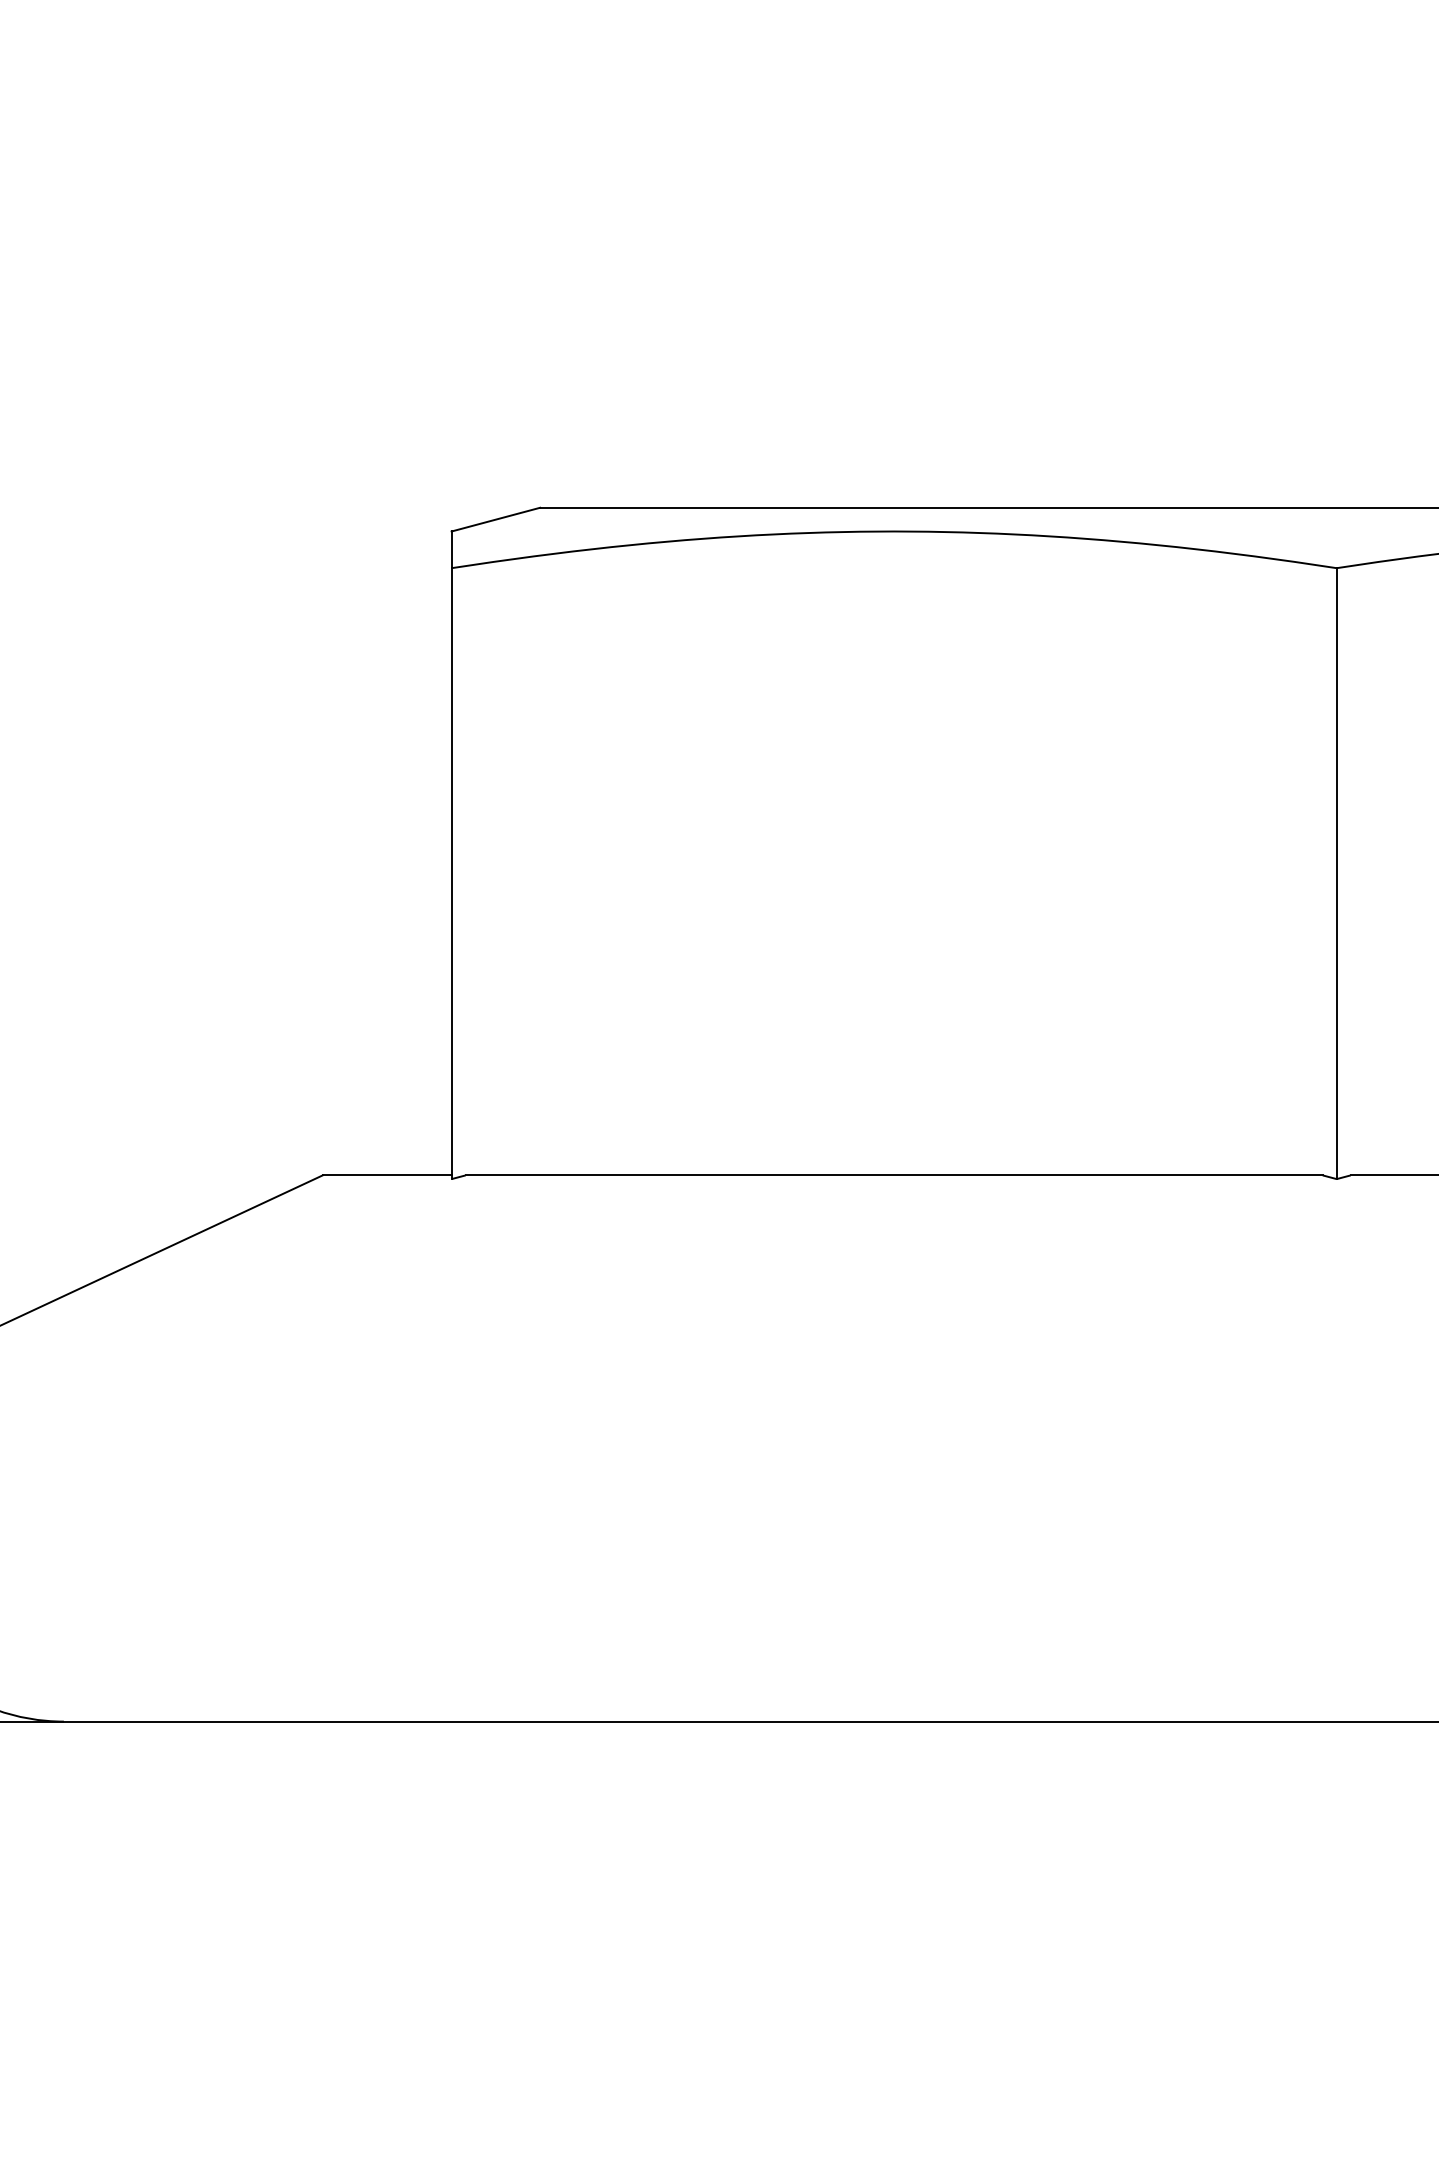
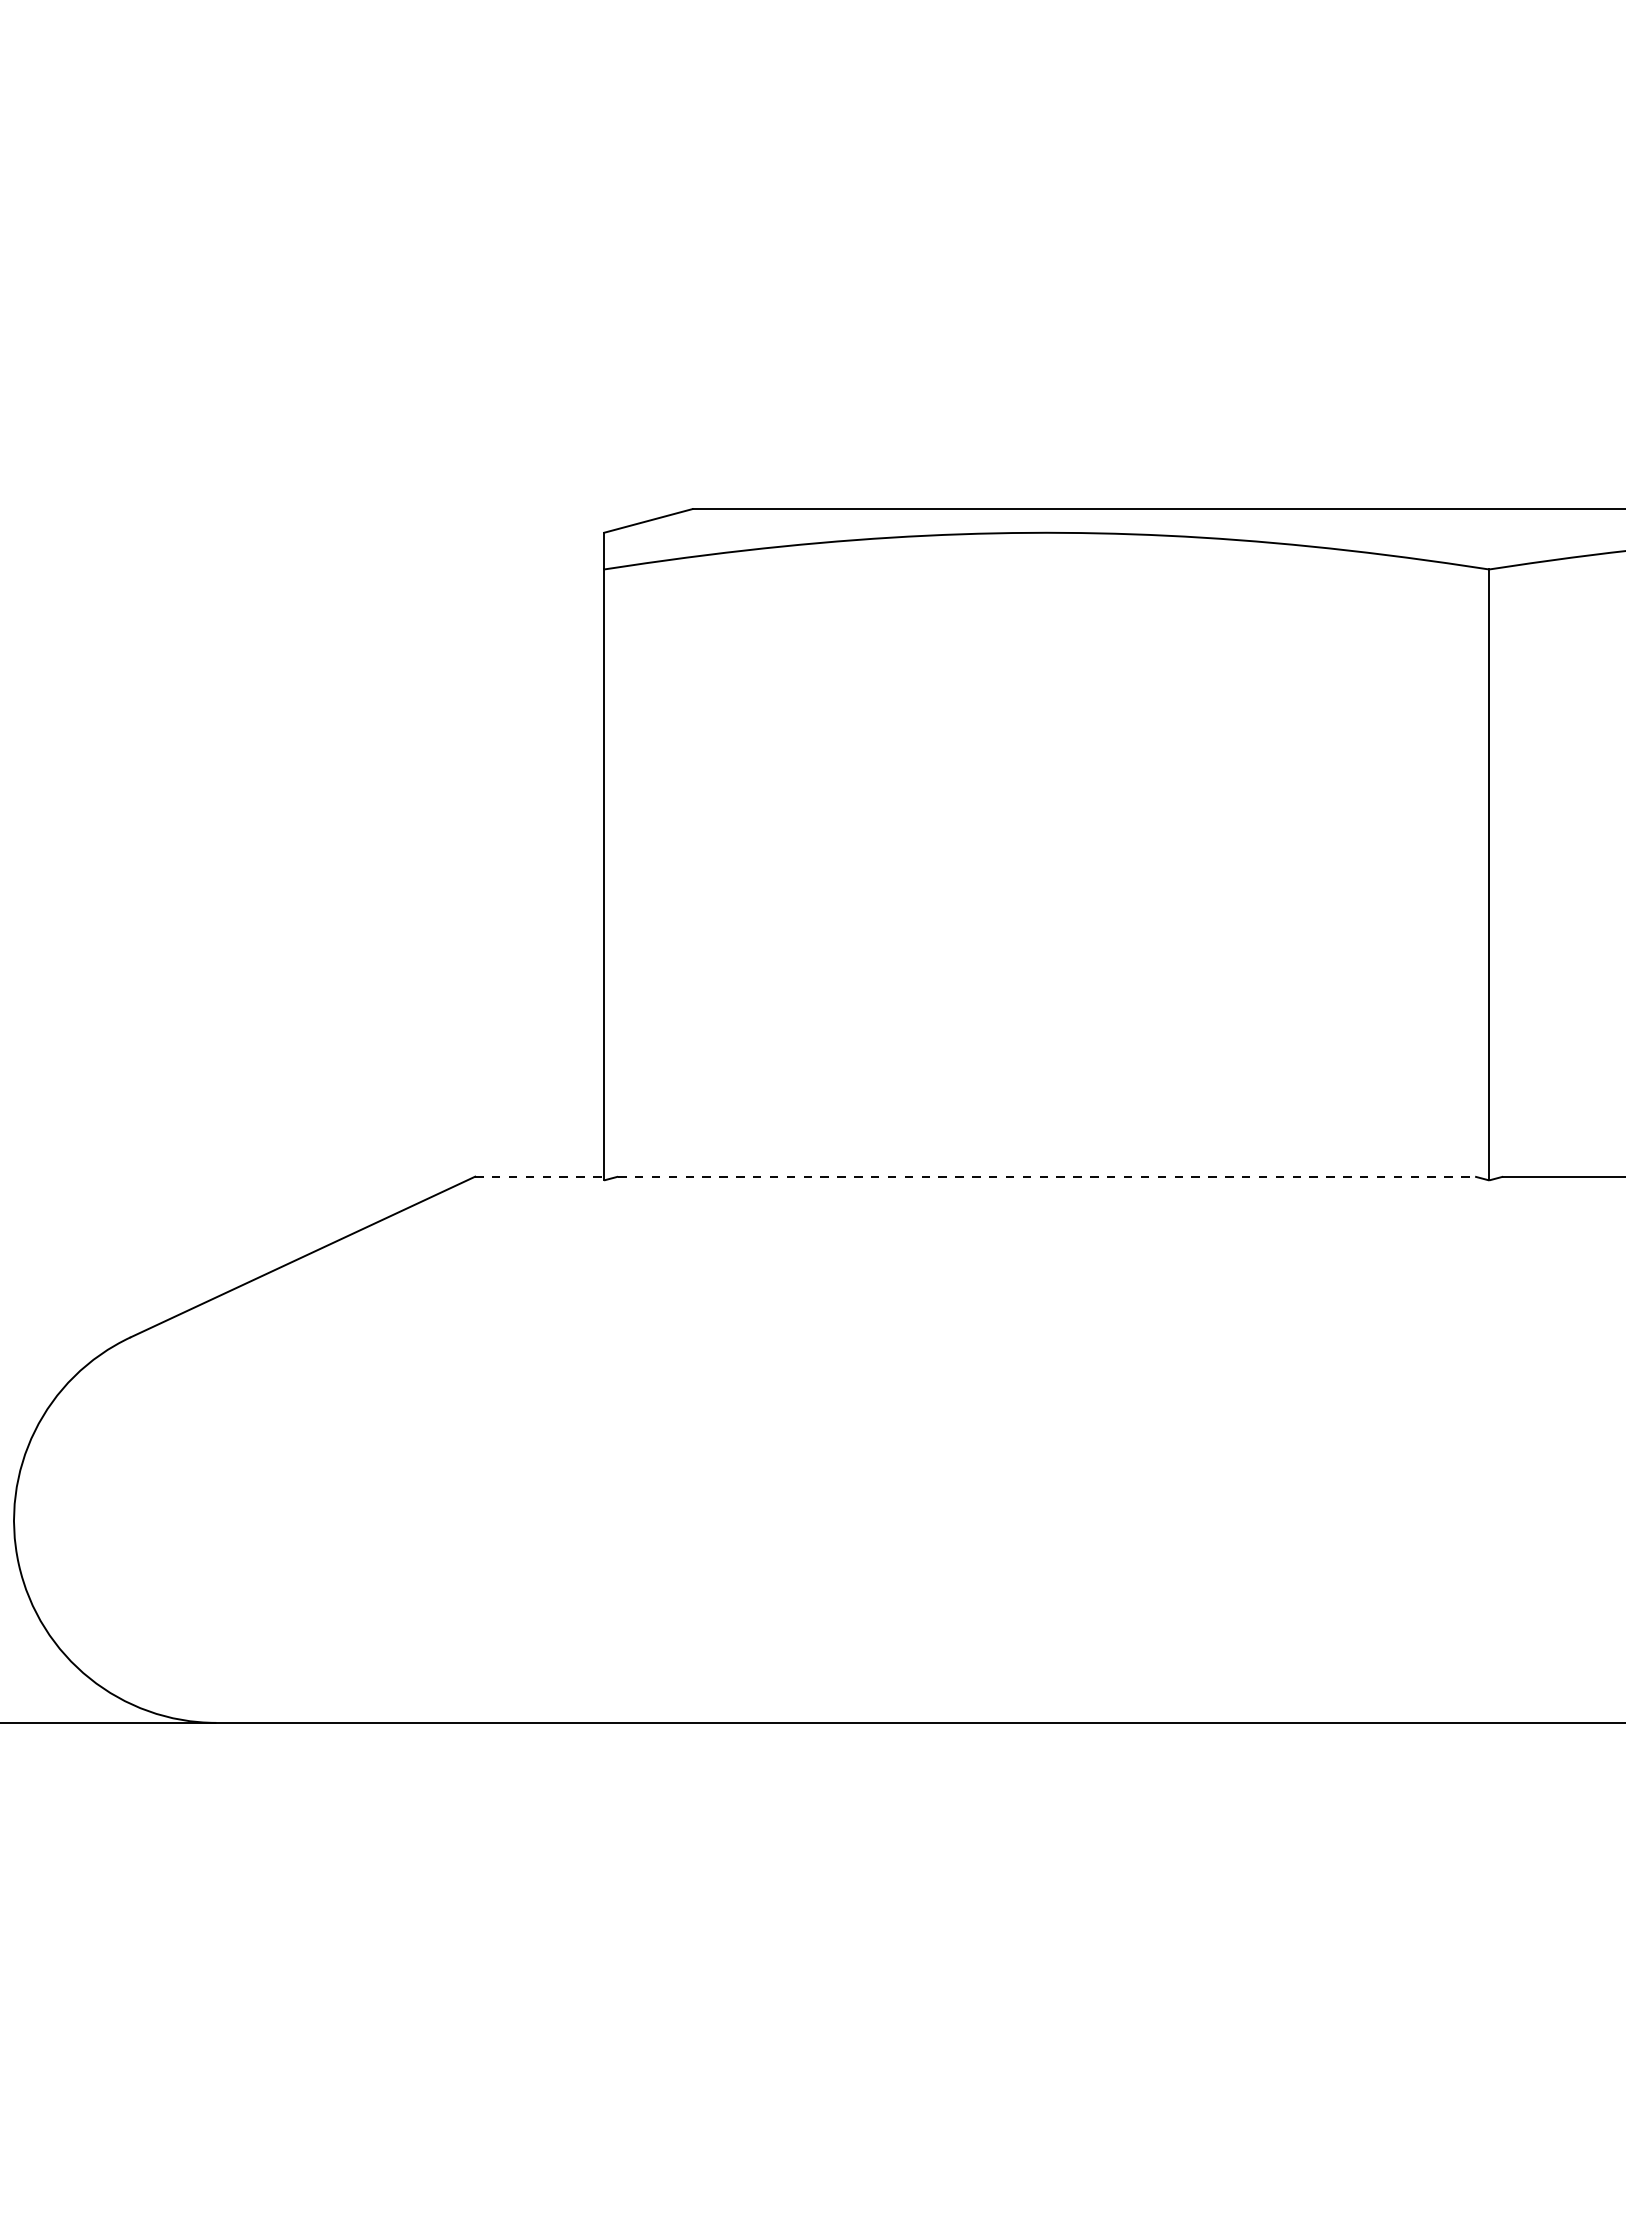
line: (388, 1175) -> (540, 1176), solid -> dashed
line: (895, 1175) -> (1047, 1176), solid -> dashed

